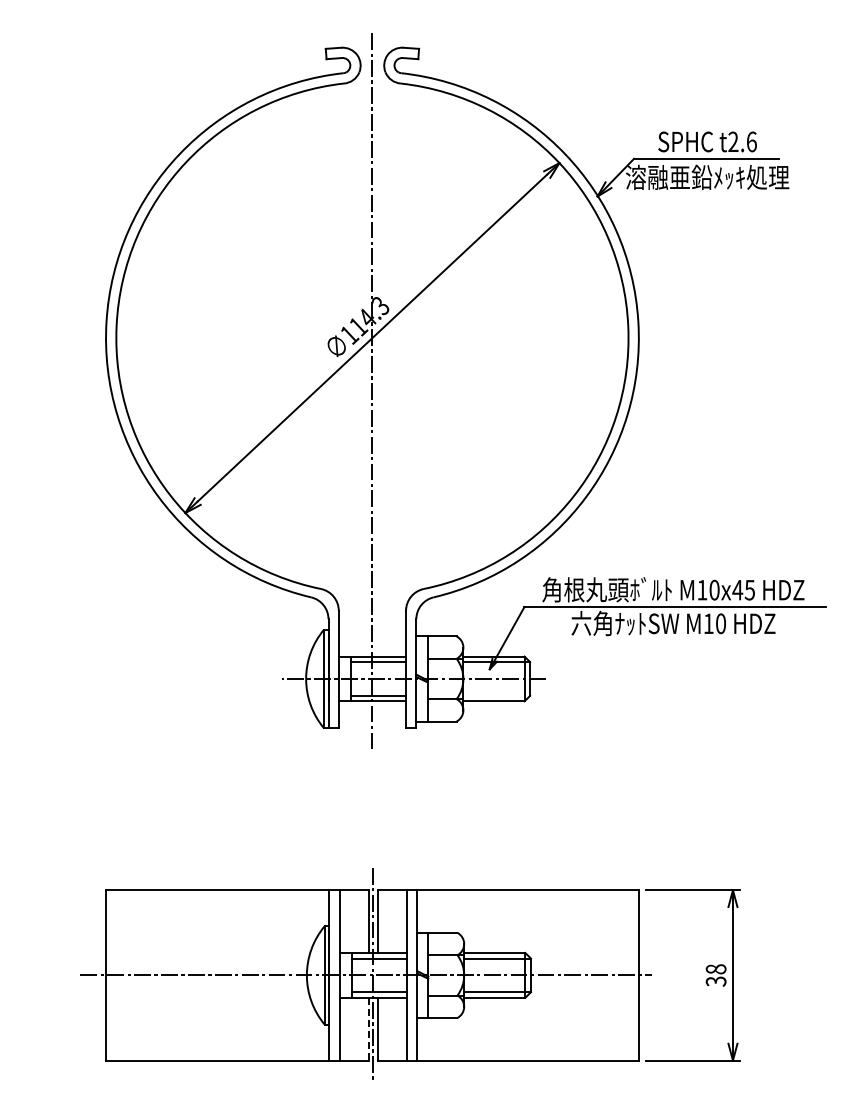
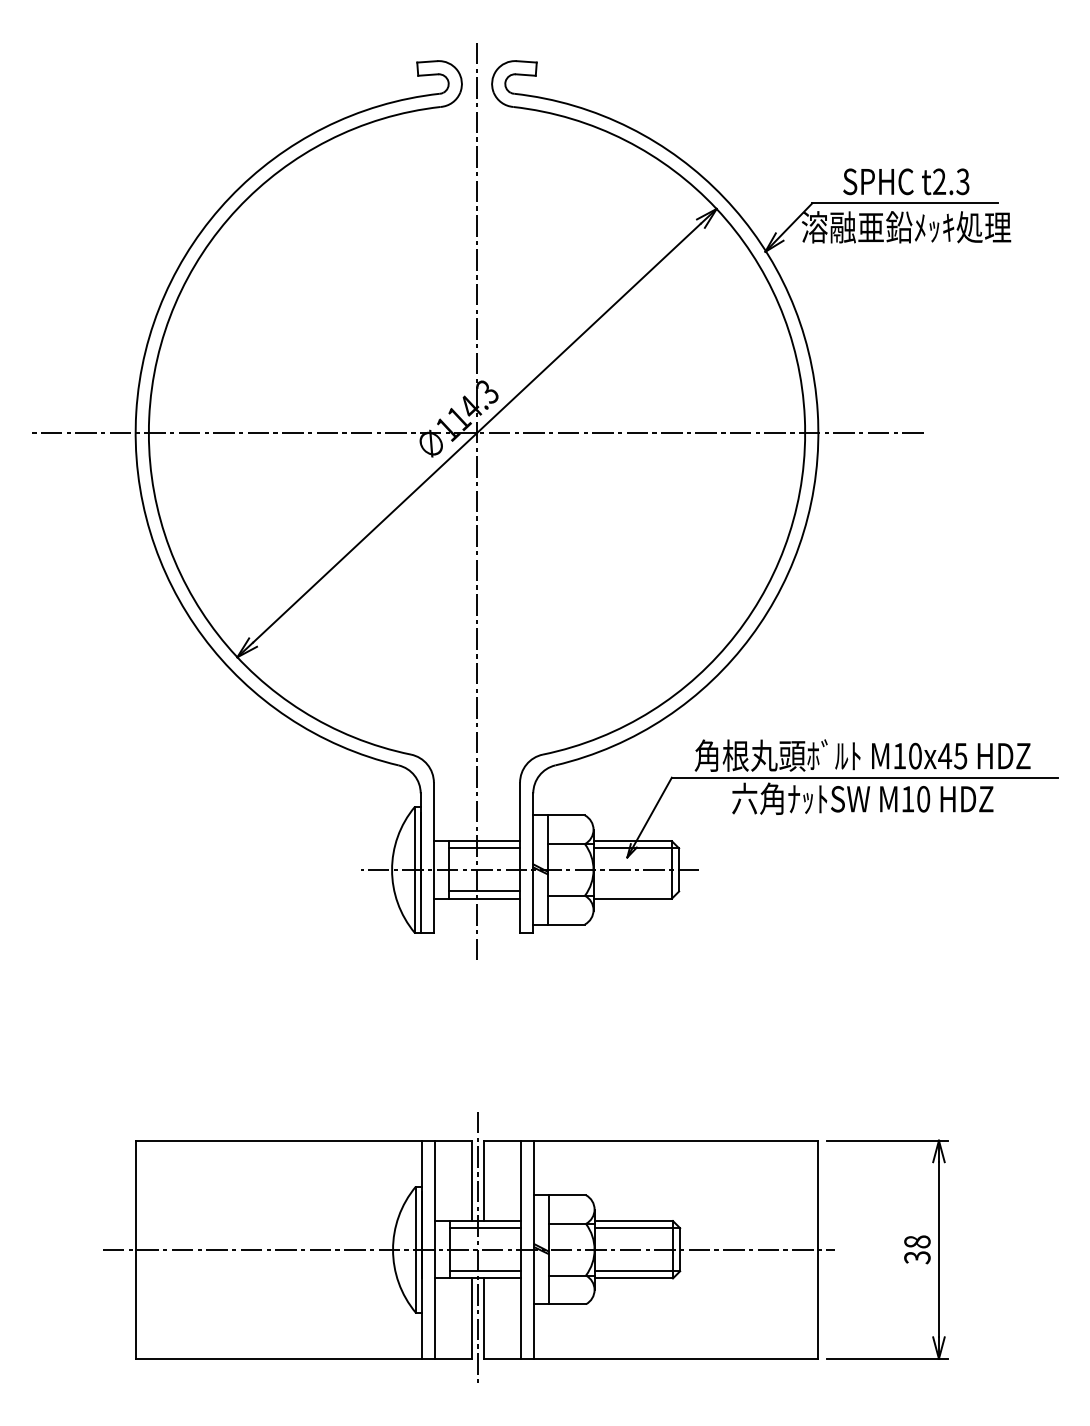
text: (751, 141) -> (962, 181), t2.6 -> t2.3
line: (372, 338) -> (477, 433), added
line: (368, 1029) -> (471, 1319), dashed -> solid

